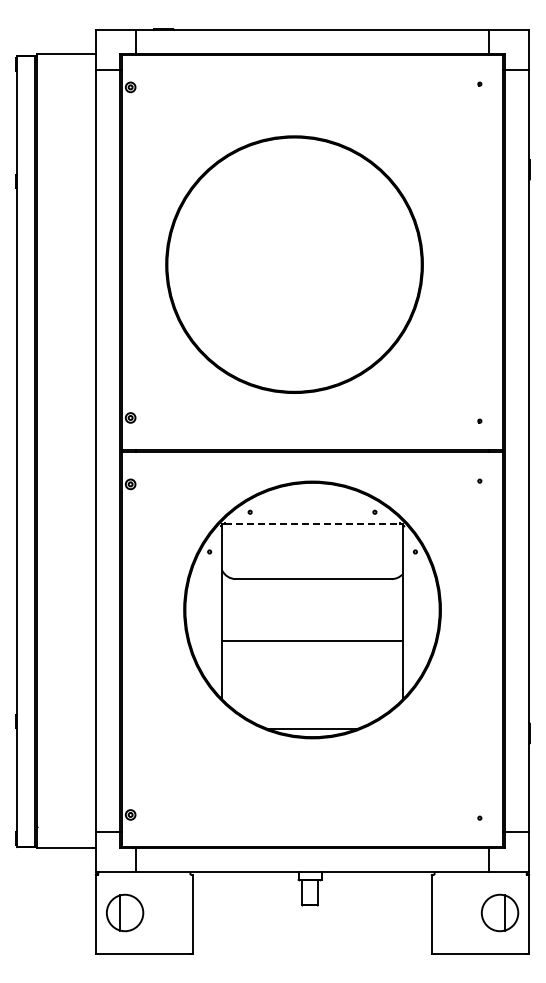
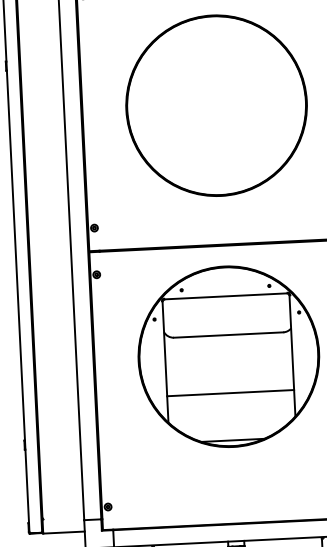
circle: (294, 264) -> (216, 105), moved
line: (312, 524) -> (225, 296), dashed -> solid
line: (312, 640) -> (230, 392), moved

